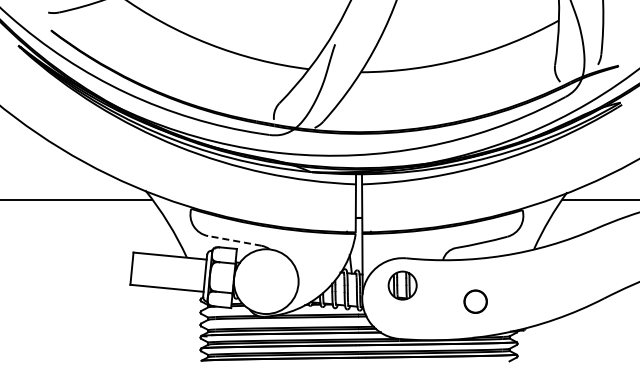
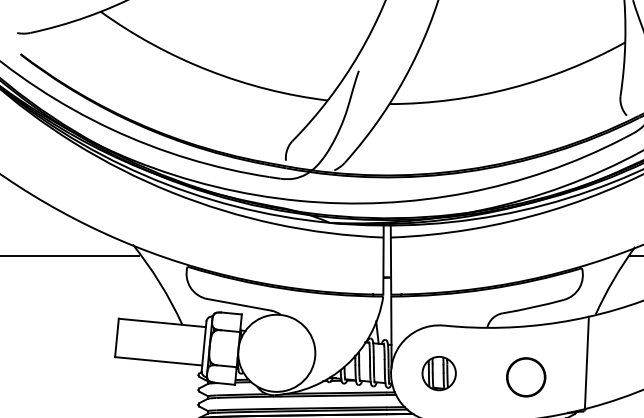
line: (234, 240) -> (239, 304), dashed -> solid
part: (402, 285) -> (438, 373), moved
line: (526, 289) -> (586, 362), added
circle: (475, 301) -> (525, 376), size x1.43

